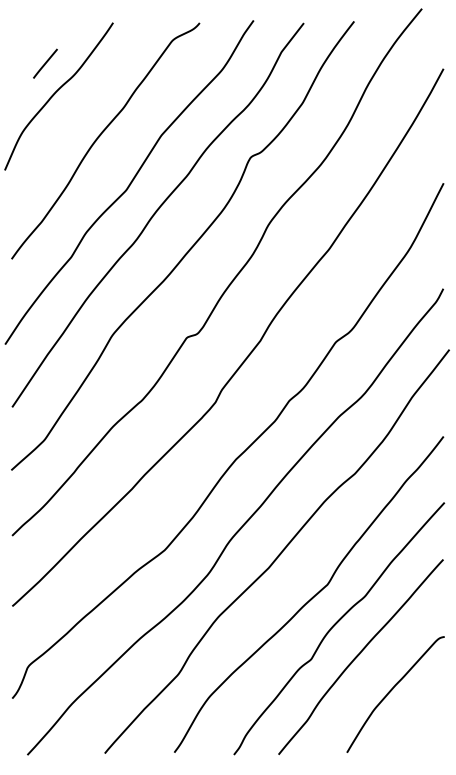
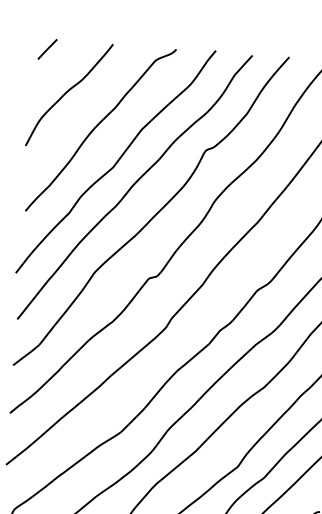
line: (45, 63) -> (47, 49), moved

